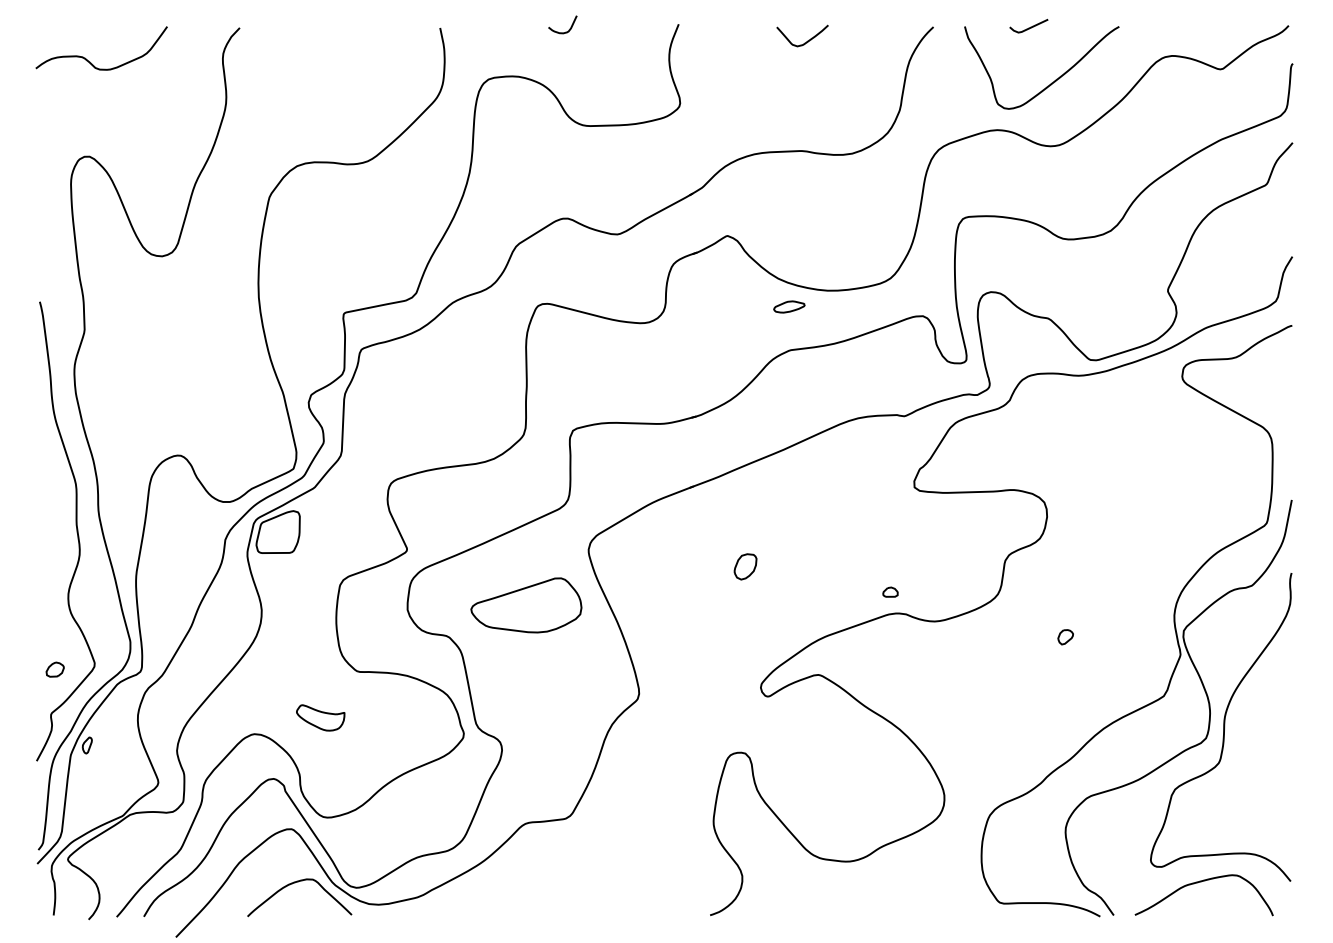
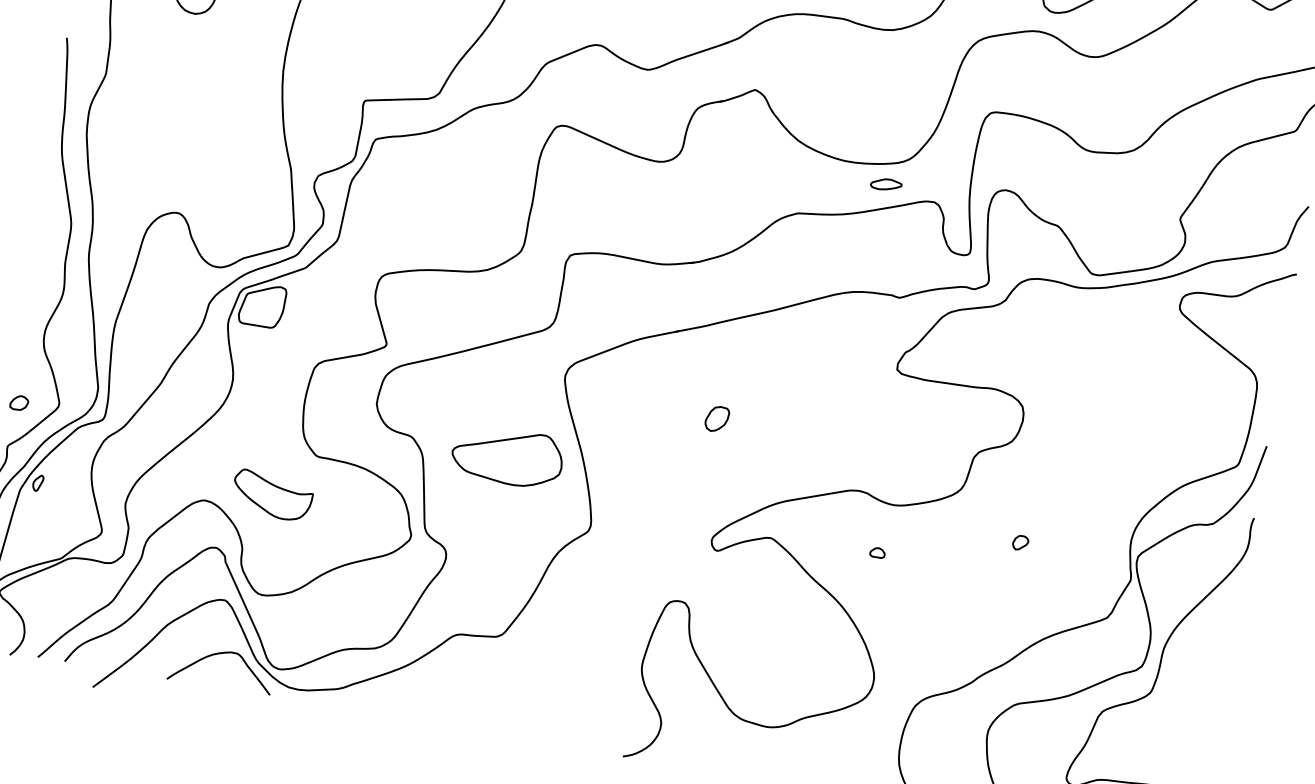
part: (789, 306) -> (886, 184), moved
part: (890, 591) -> (877, 552), moved
part: (526, 605) -> (507, 456), moved
part: (320, 717) -> (272, 495), size x1.67

